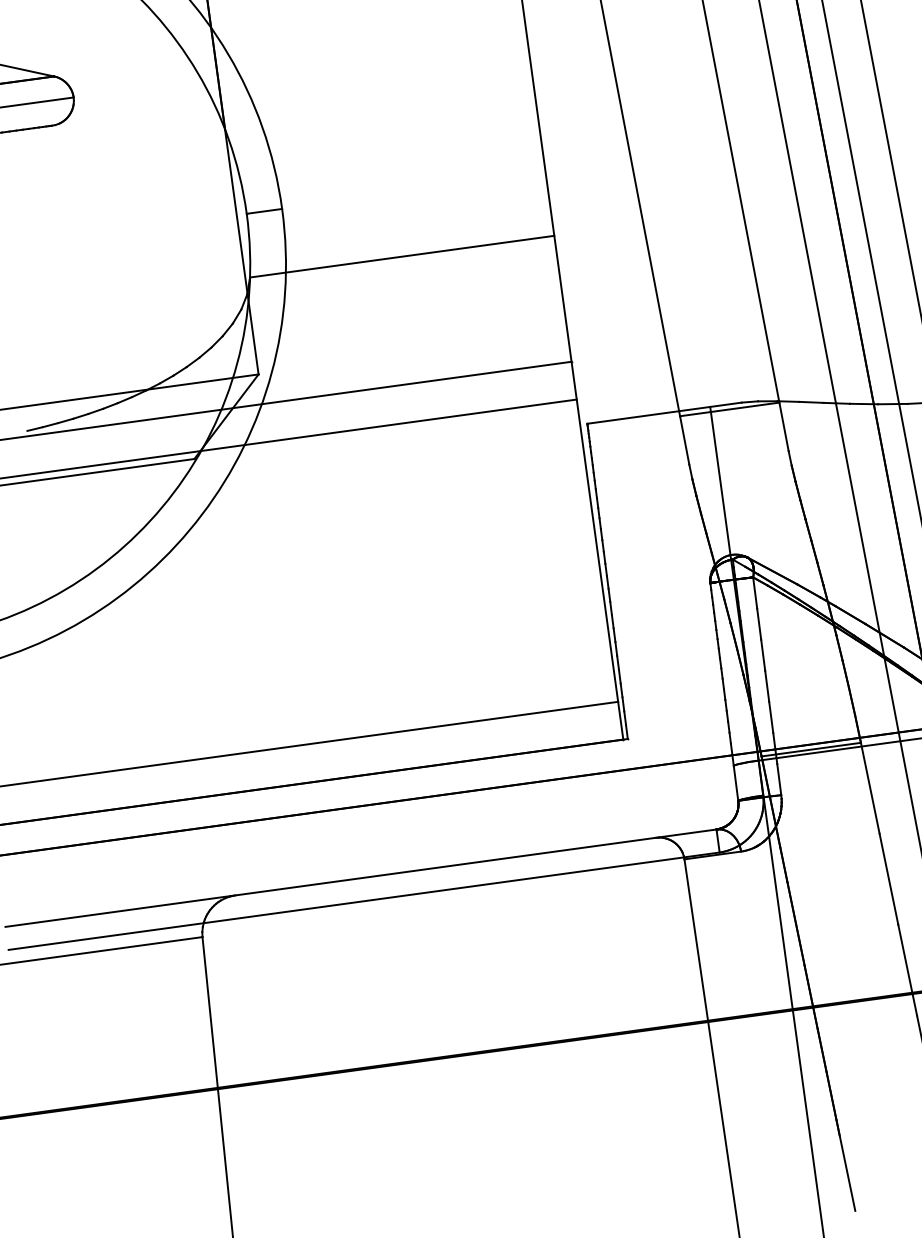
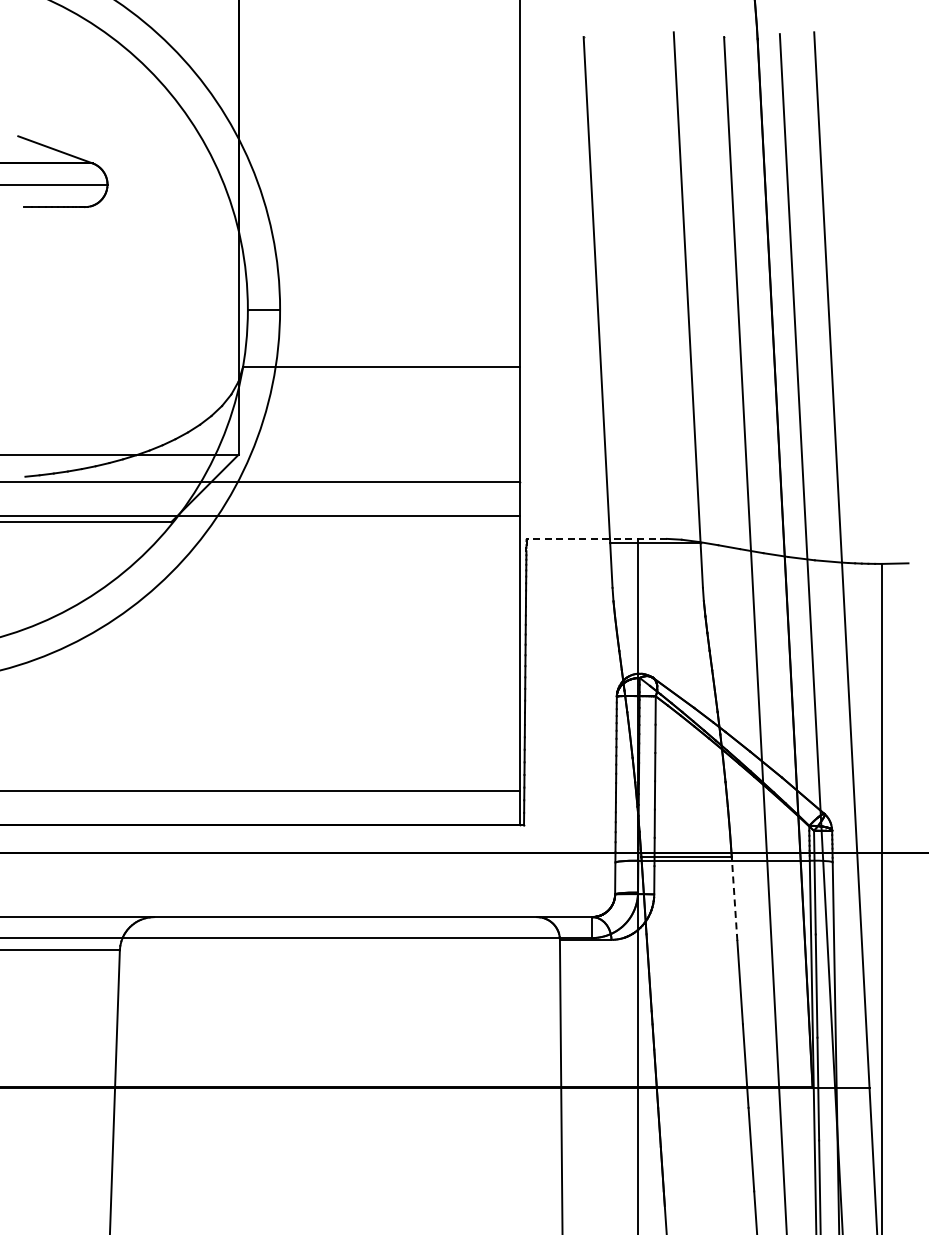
line: (664, 412) -> (596, 538), solid -> dashed
line: (870, 788) -> (734, 899), solid -> dashed

